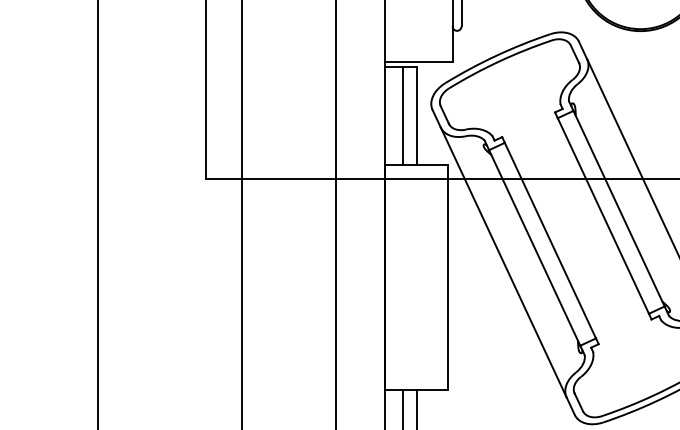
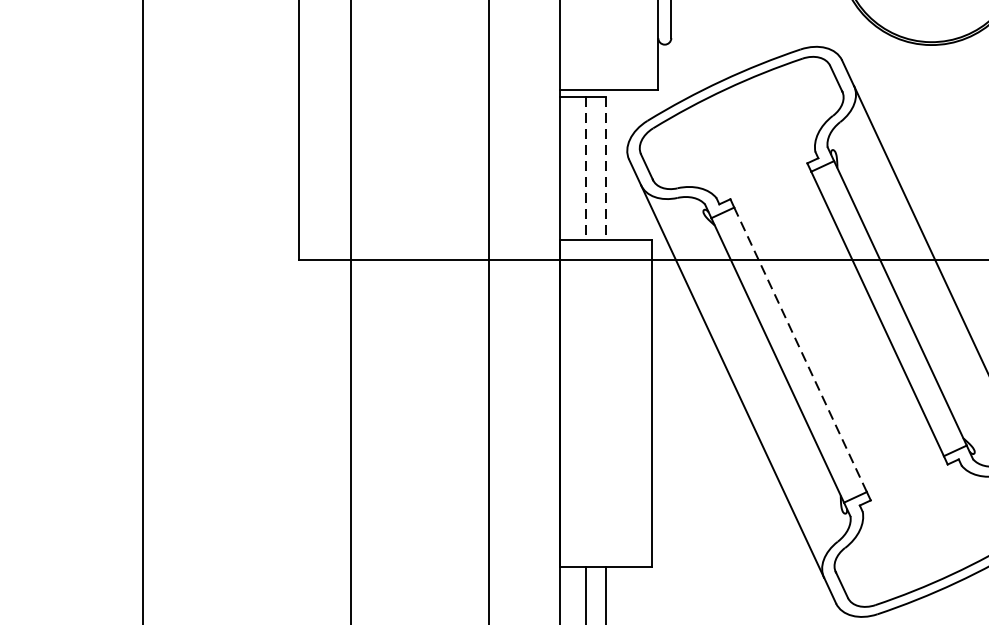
line: (403, 116) -> (586, 169), solid -> dashed
line: (416, 116) -> (605, 169), solid -> dashed
line: (550, 240) -> (800, 349), solid -> dashed

